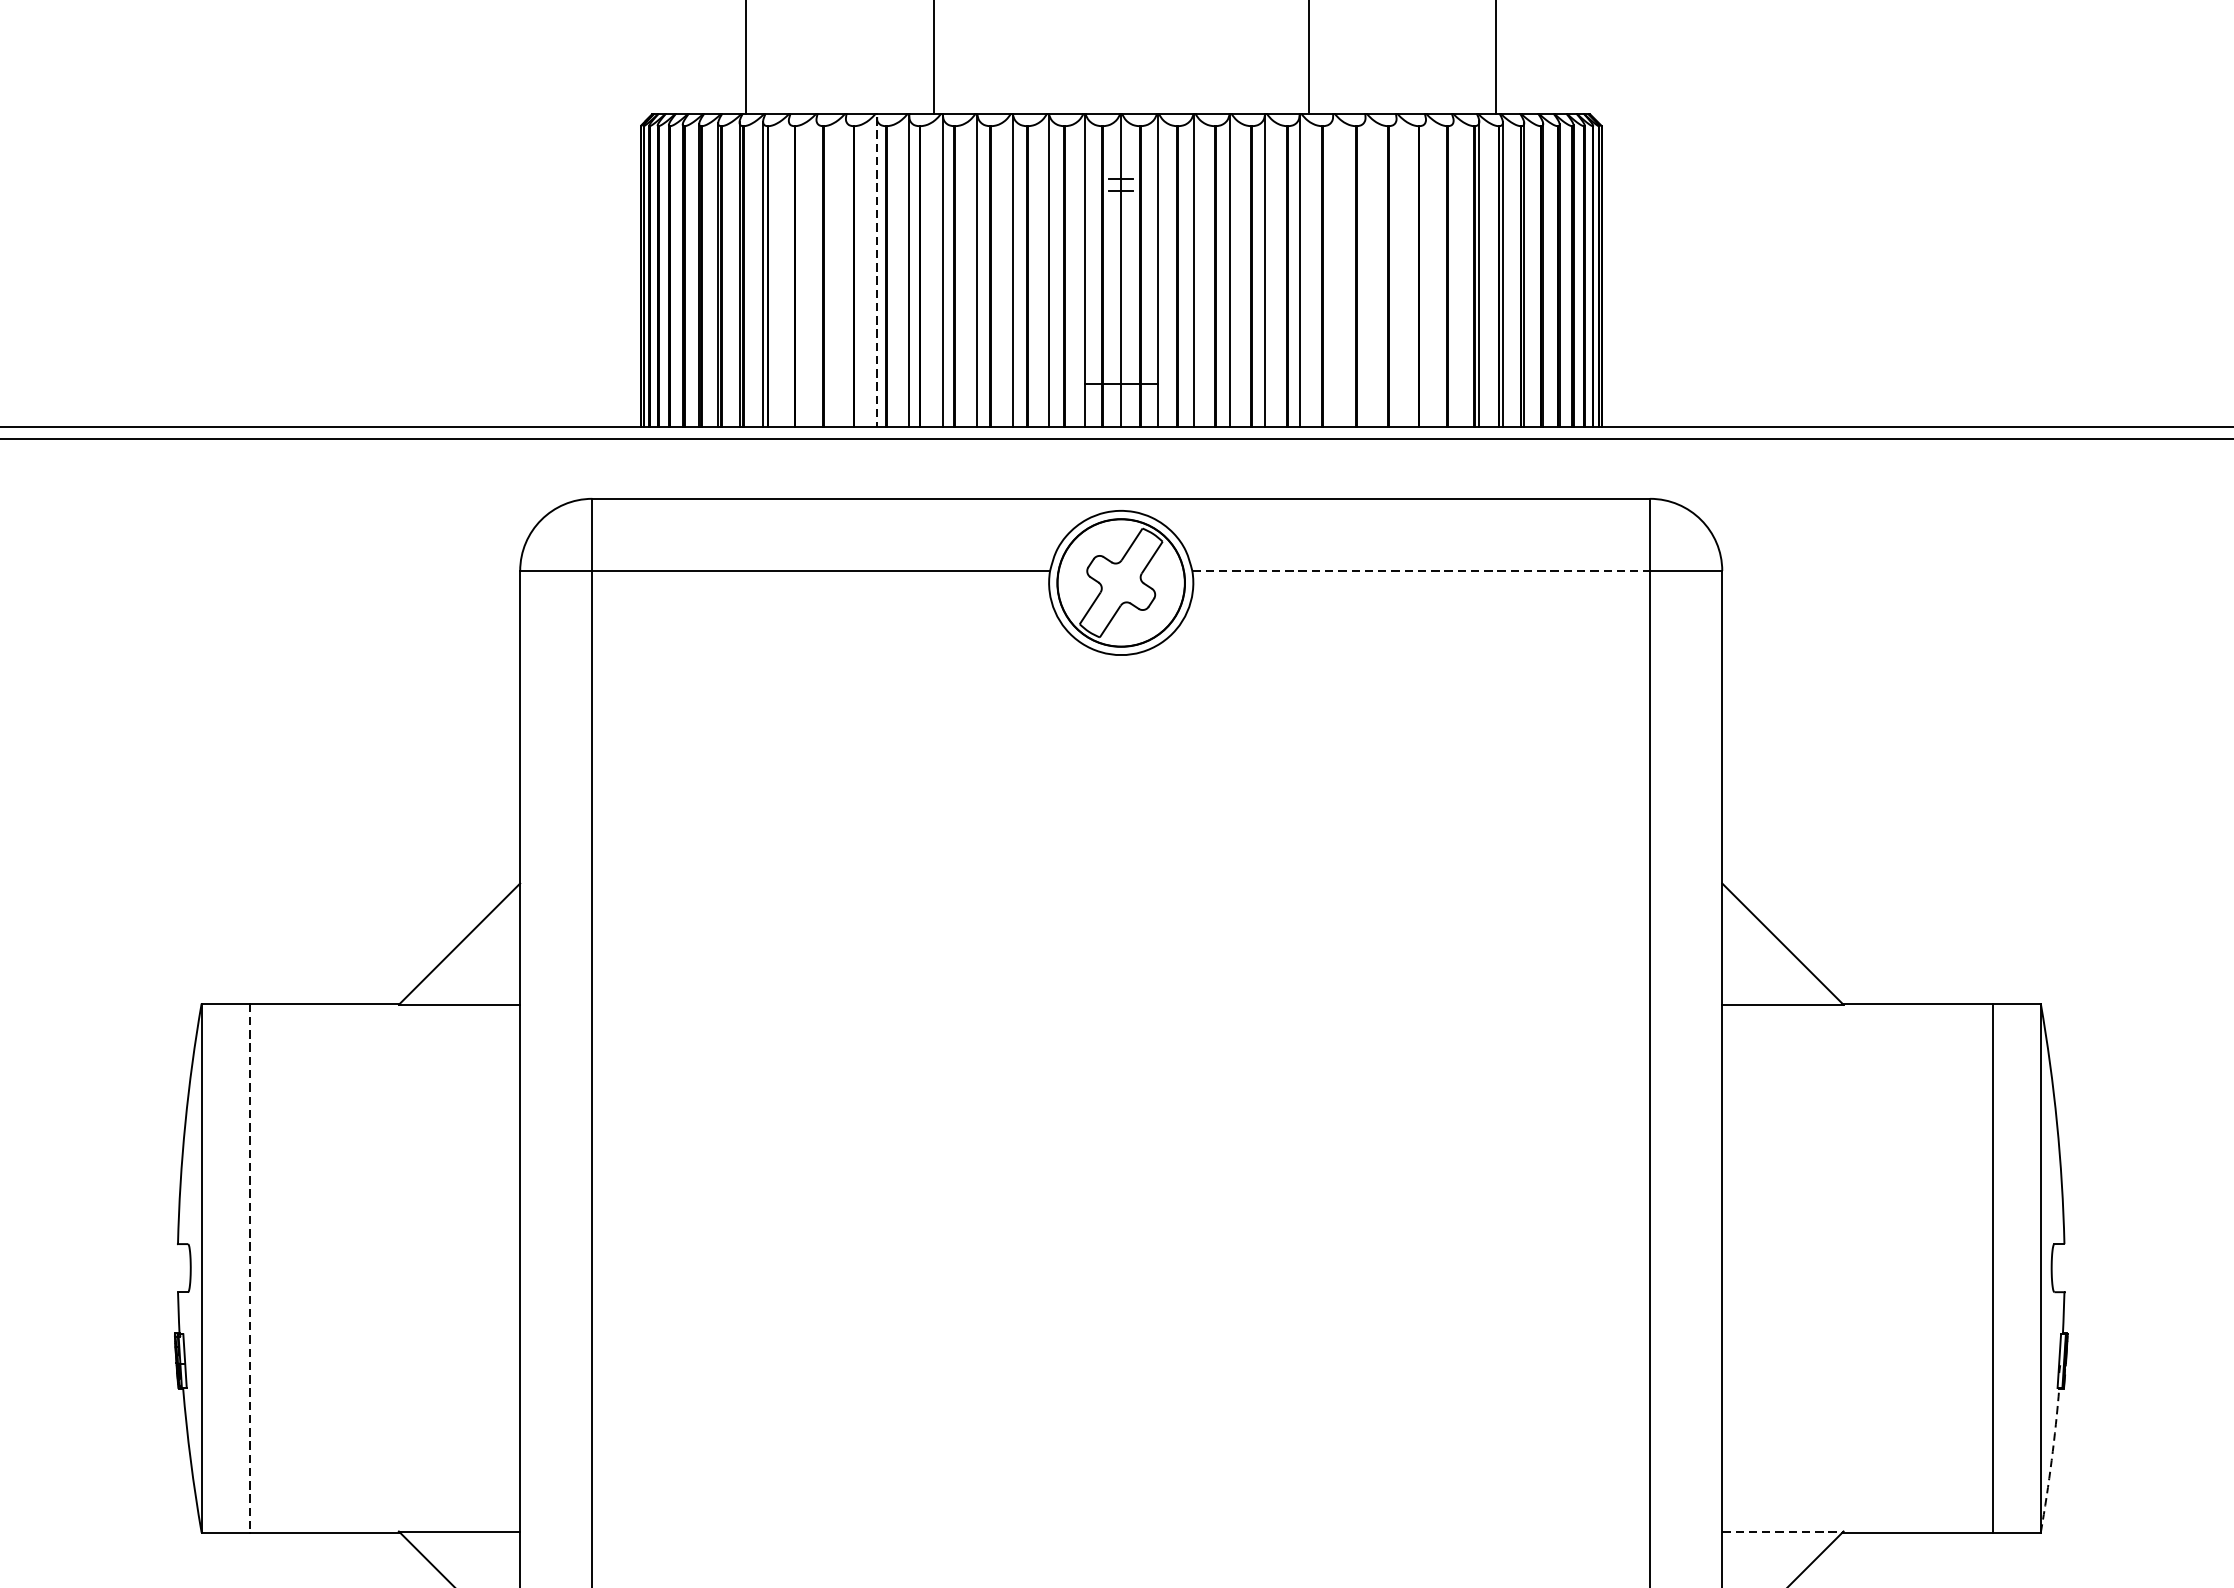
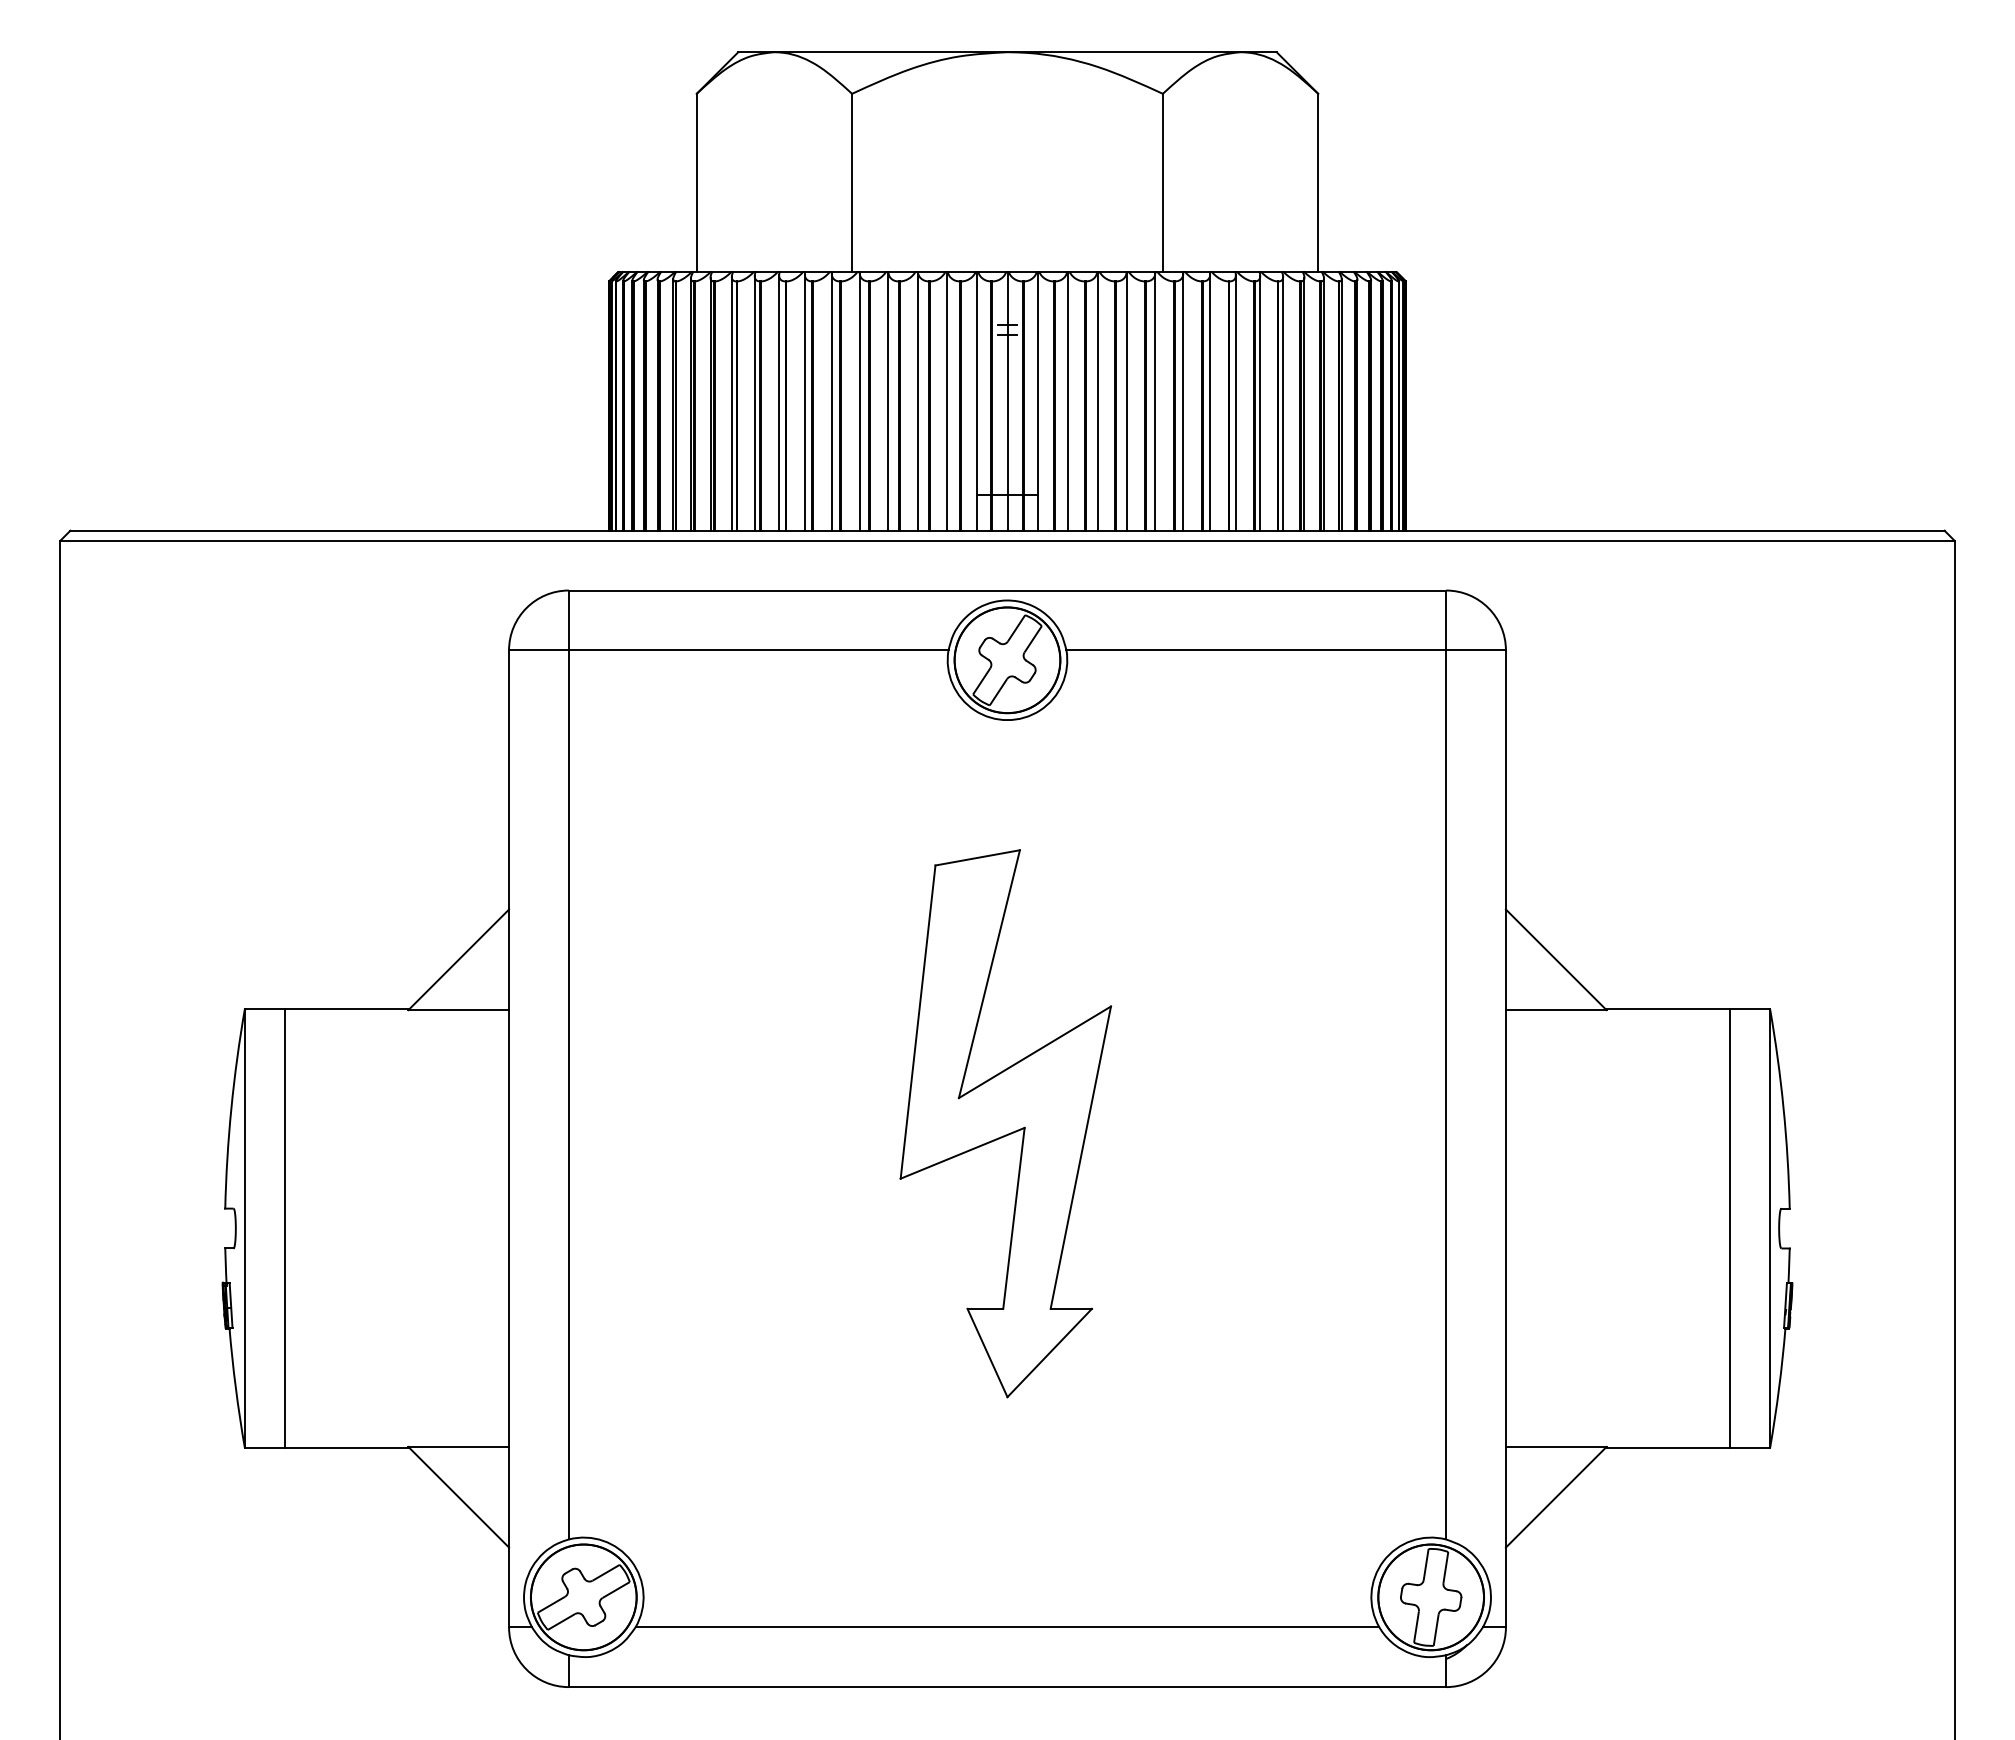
line: (1333, 270) -> (1183, 401), added
line: (816, 272) -> (754, 402), added
line: (846, 272) -> (779, 402), added
line: (876, 272) -> (804, 402), dashed -> solid
line: (1366, 272) -> (1210, 402), added
line: (1396, 272) -> (1235, 402), added
line: (788, 273) -> (731, 403), added
line: (1426, 273) -> (1260, 403), added
line: (1454, 273) -> (1283, 403), added
line: (1421, 571) -> (1256, 650), dashed -> solid
part: (1118, 1141) -> (1005, 1123), added
line: (249, 1269) -> (284, 1229), dashed -> solid
arc: (2052, 1461) -> (1779, 1388), dashed -> solid
line: (1783, 1530) -> (1556, 1446), dashed -> solid

